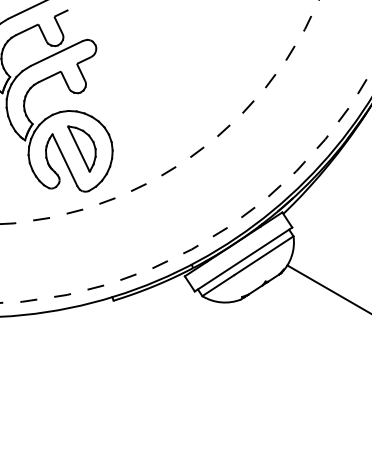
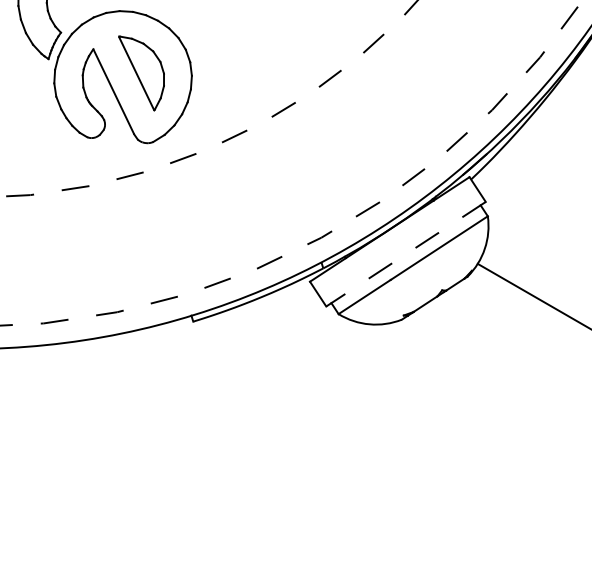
line: (243, 259) -> (405, 254), solid -> dashed

